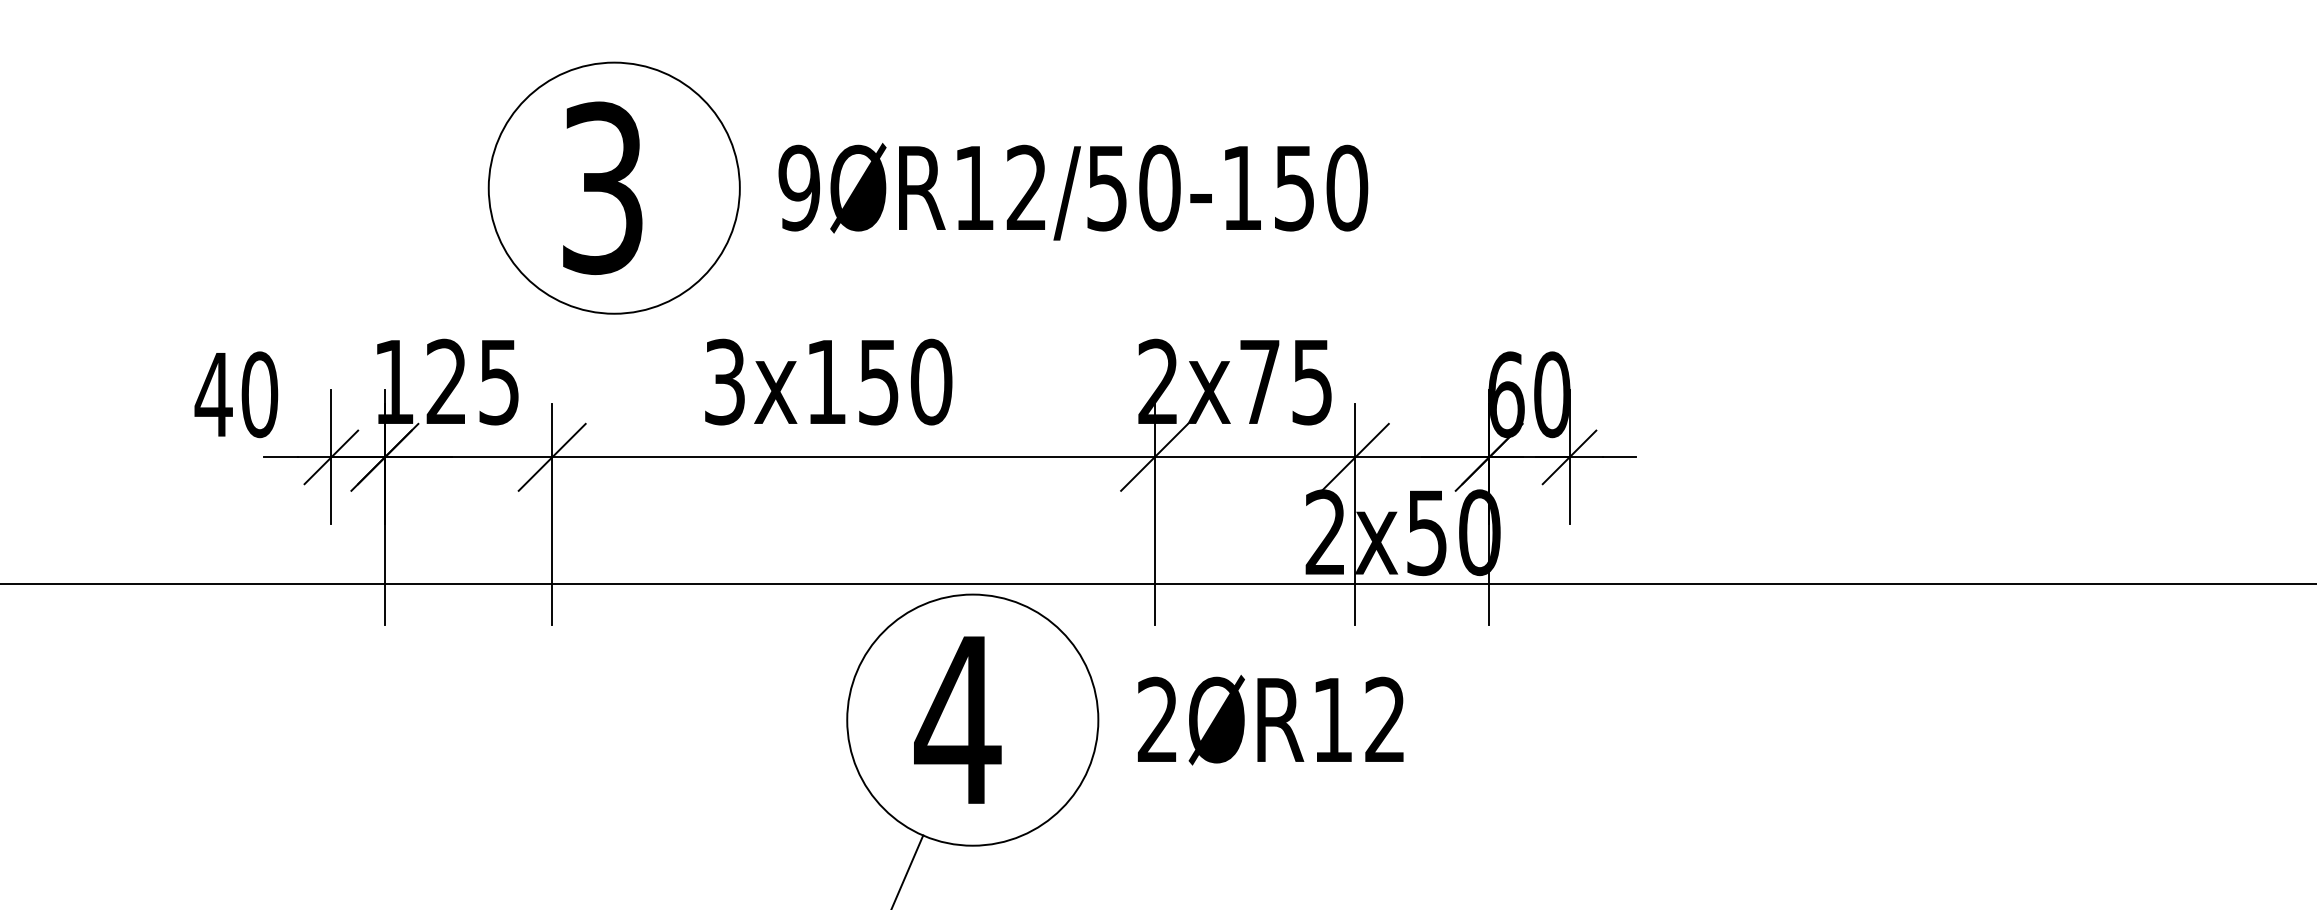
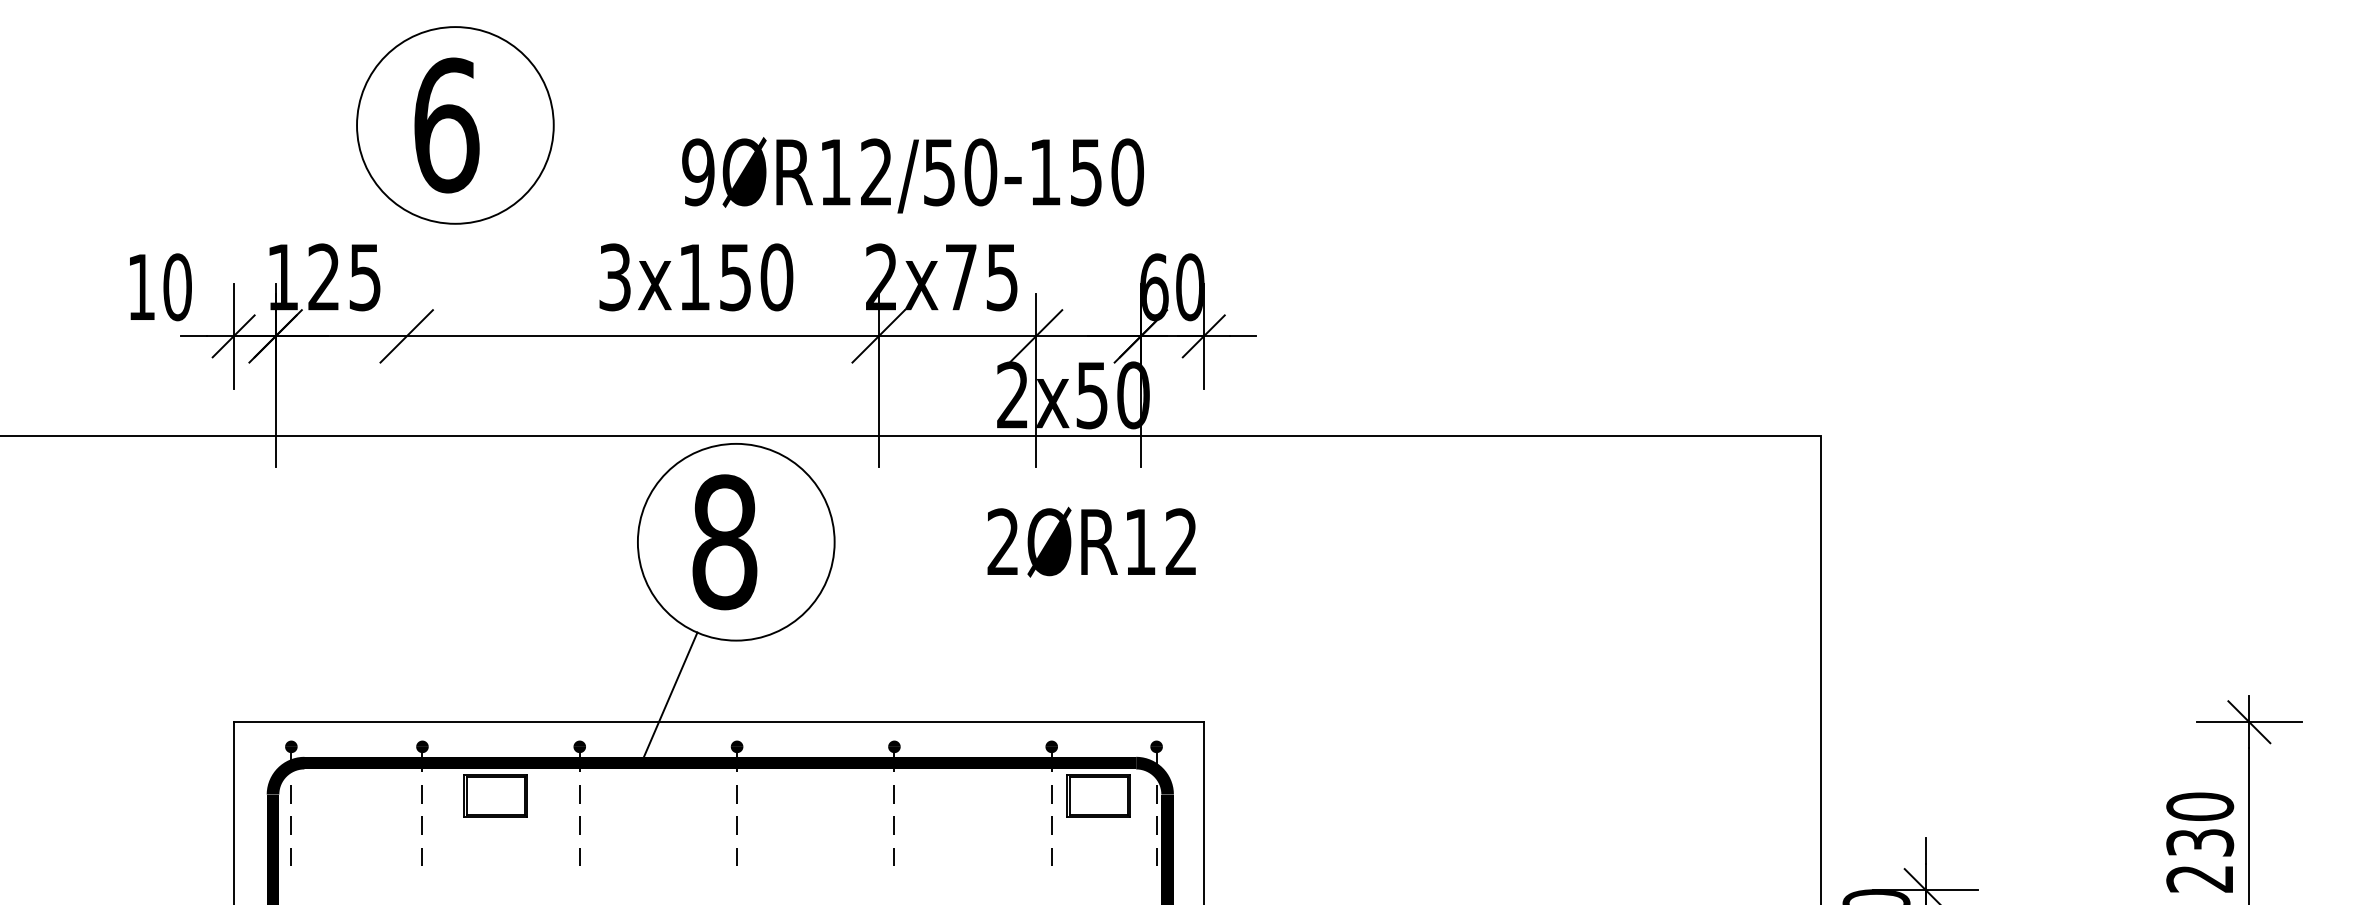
text: (602, 188) -> (446, 125), 3 -> 6
text: (1072, 192) -> (912, 175), moved
text: (828, 382) -> (696, 277), moved
text: (213, 393) -> (141, 286), 40 -> 10
line: (551, 513) -> (406, 380), removed
text: (1270, 719) -> (1091, 541), moved
text: (957, 720) -> (724, 542), 4 -> 8

